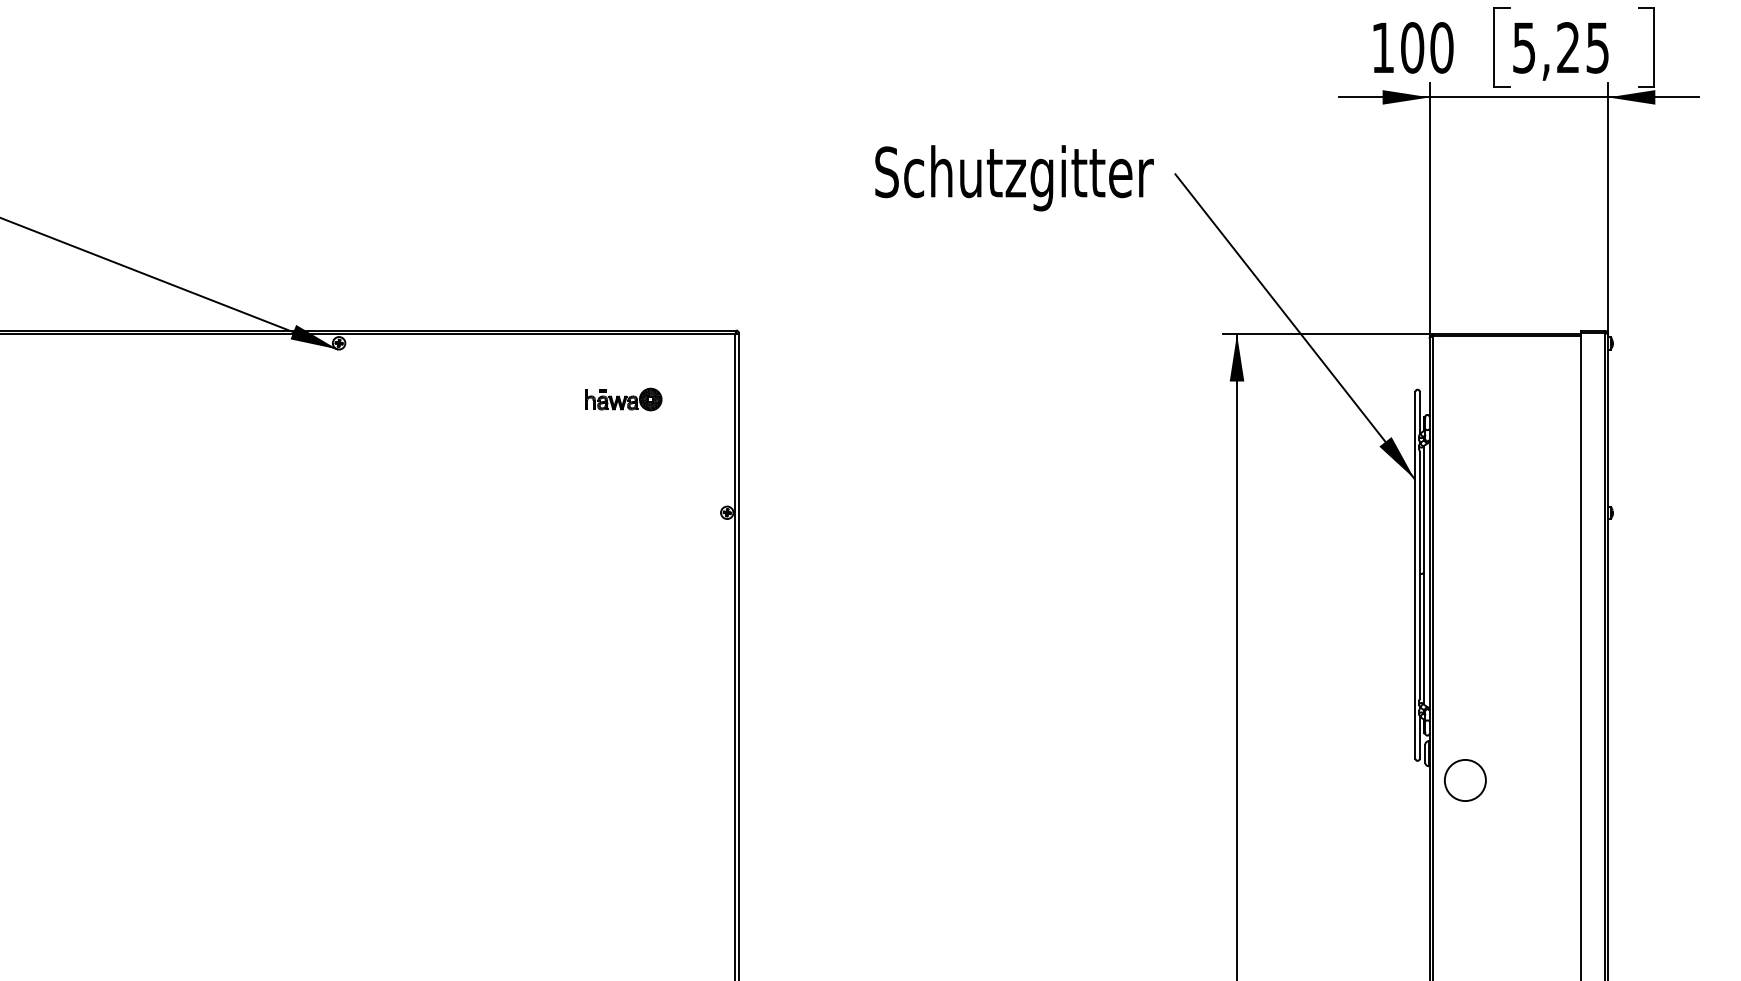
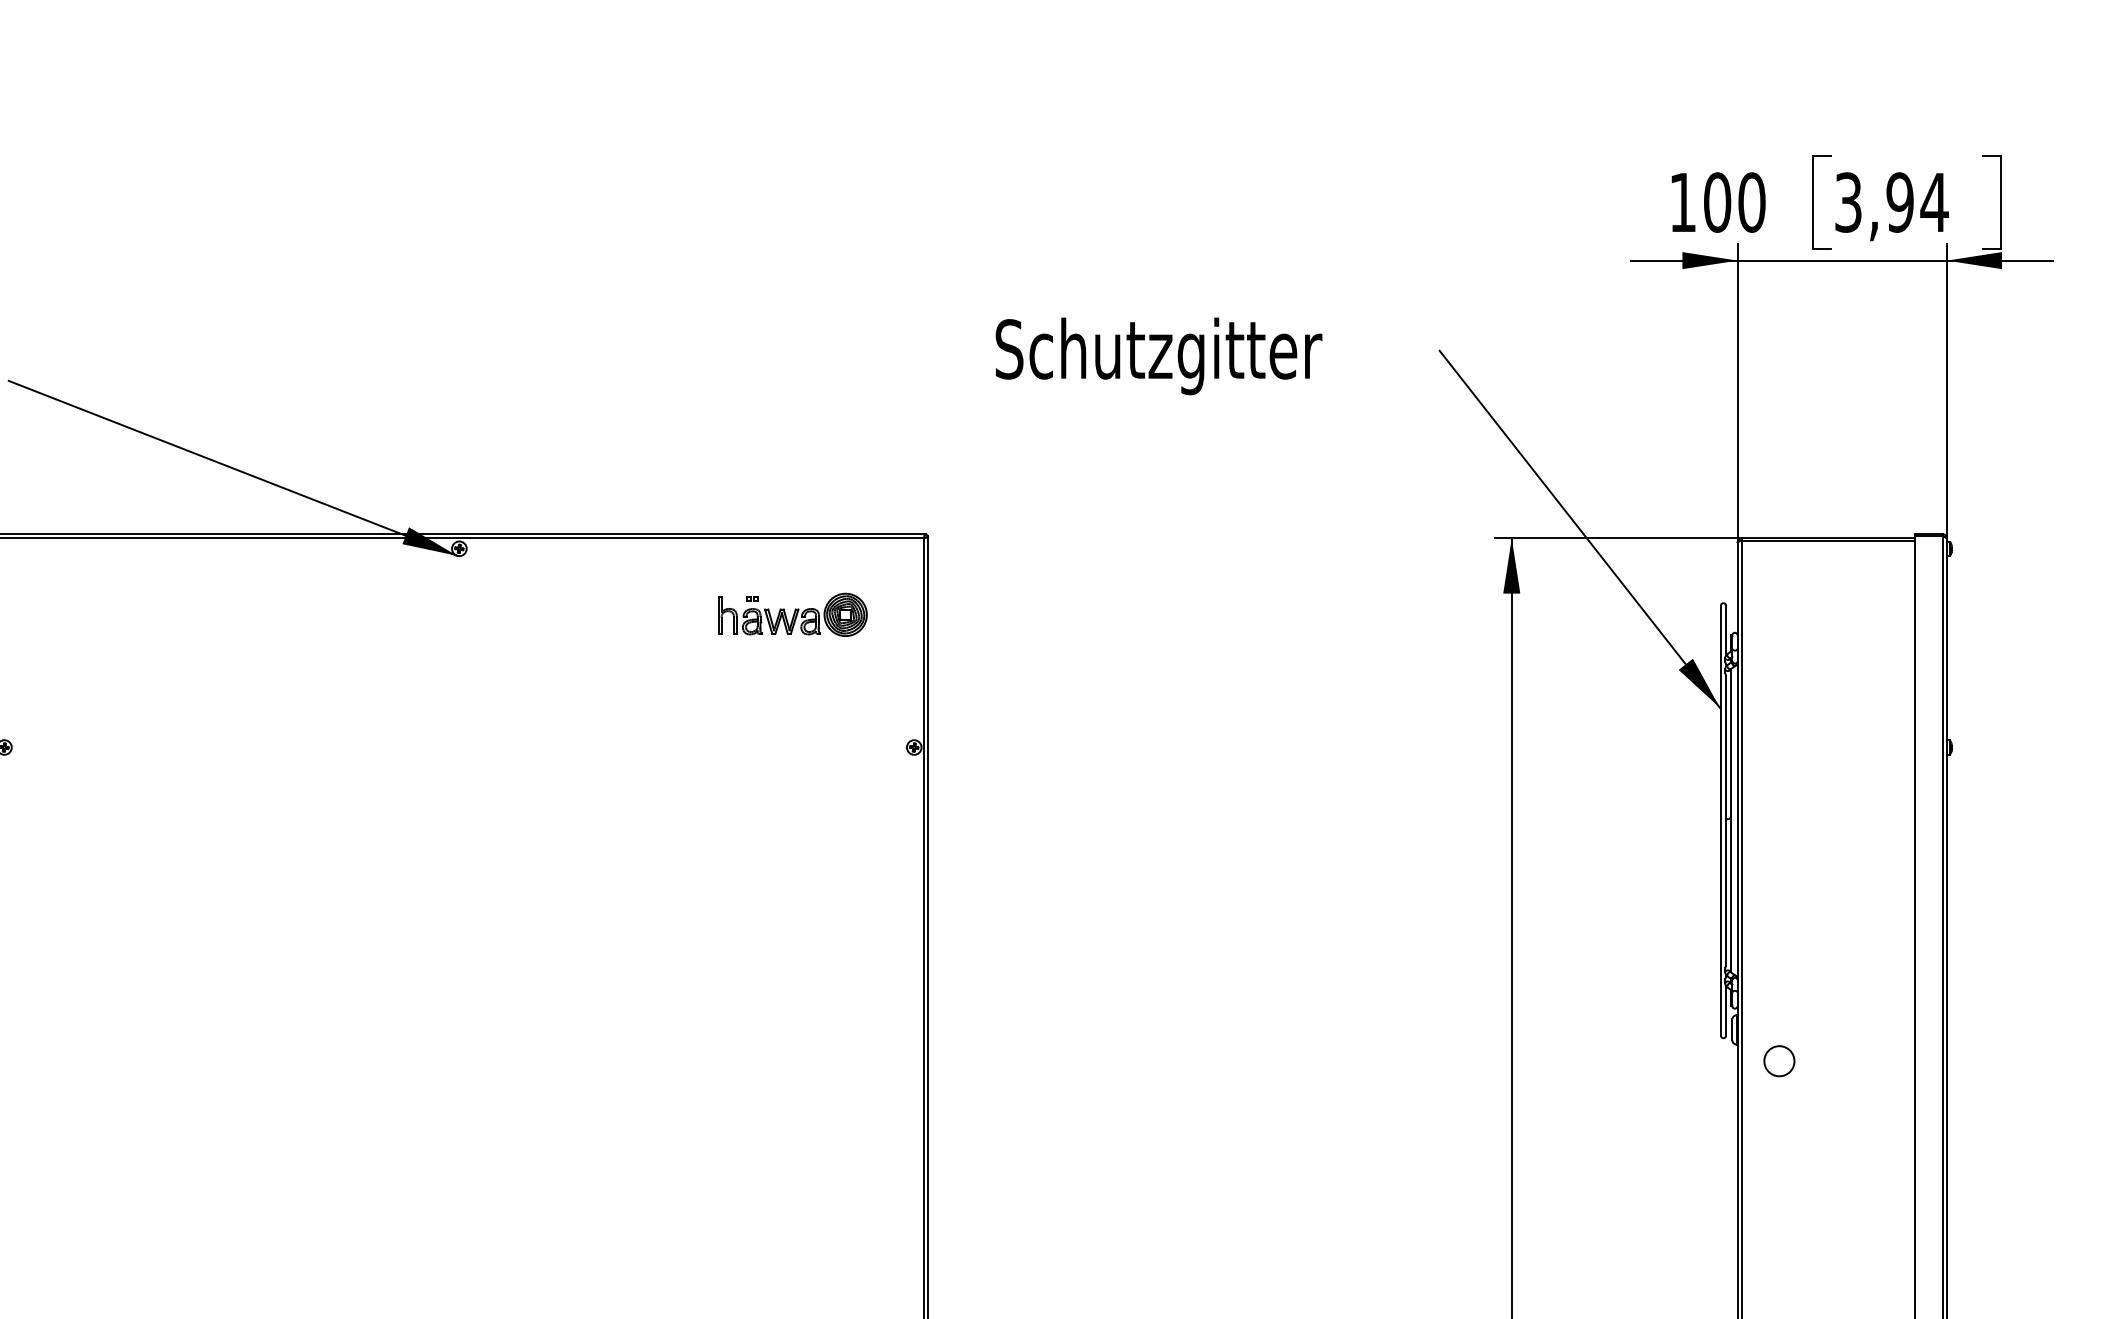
text: (1561, 47) -> (1891, 202), 5,25 -> 3,94
text: (1014, 178) -> (1158, 356), moved
part: (623, 399) -> (792, 614), size x1.67
circle: (1465, 780) -> (1779, 1061), size x0.62

